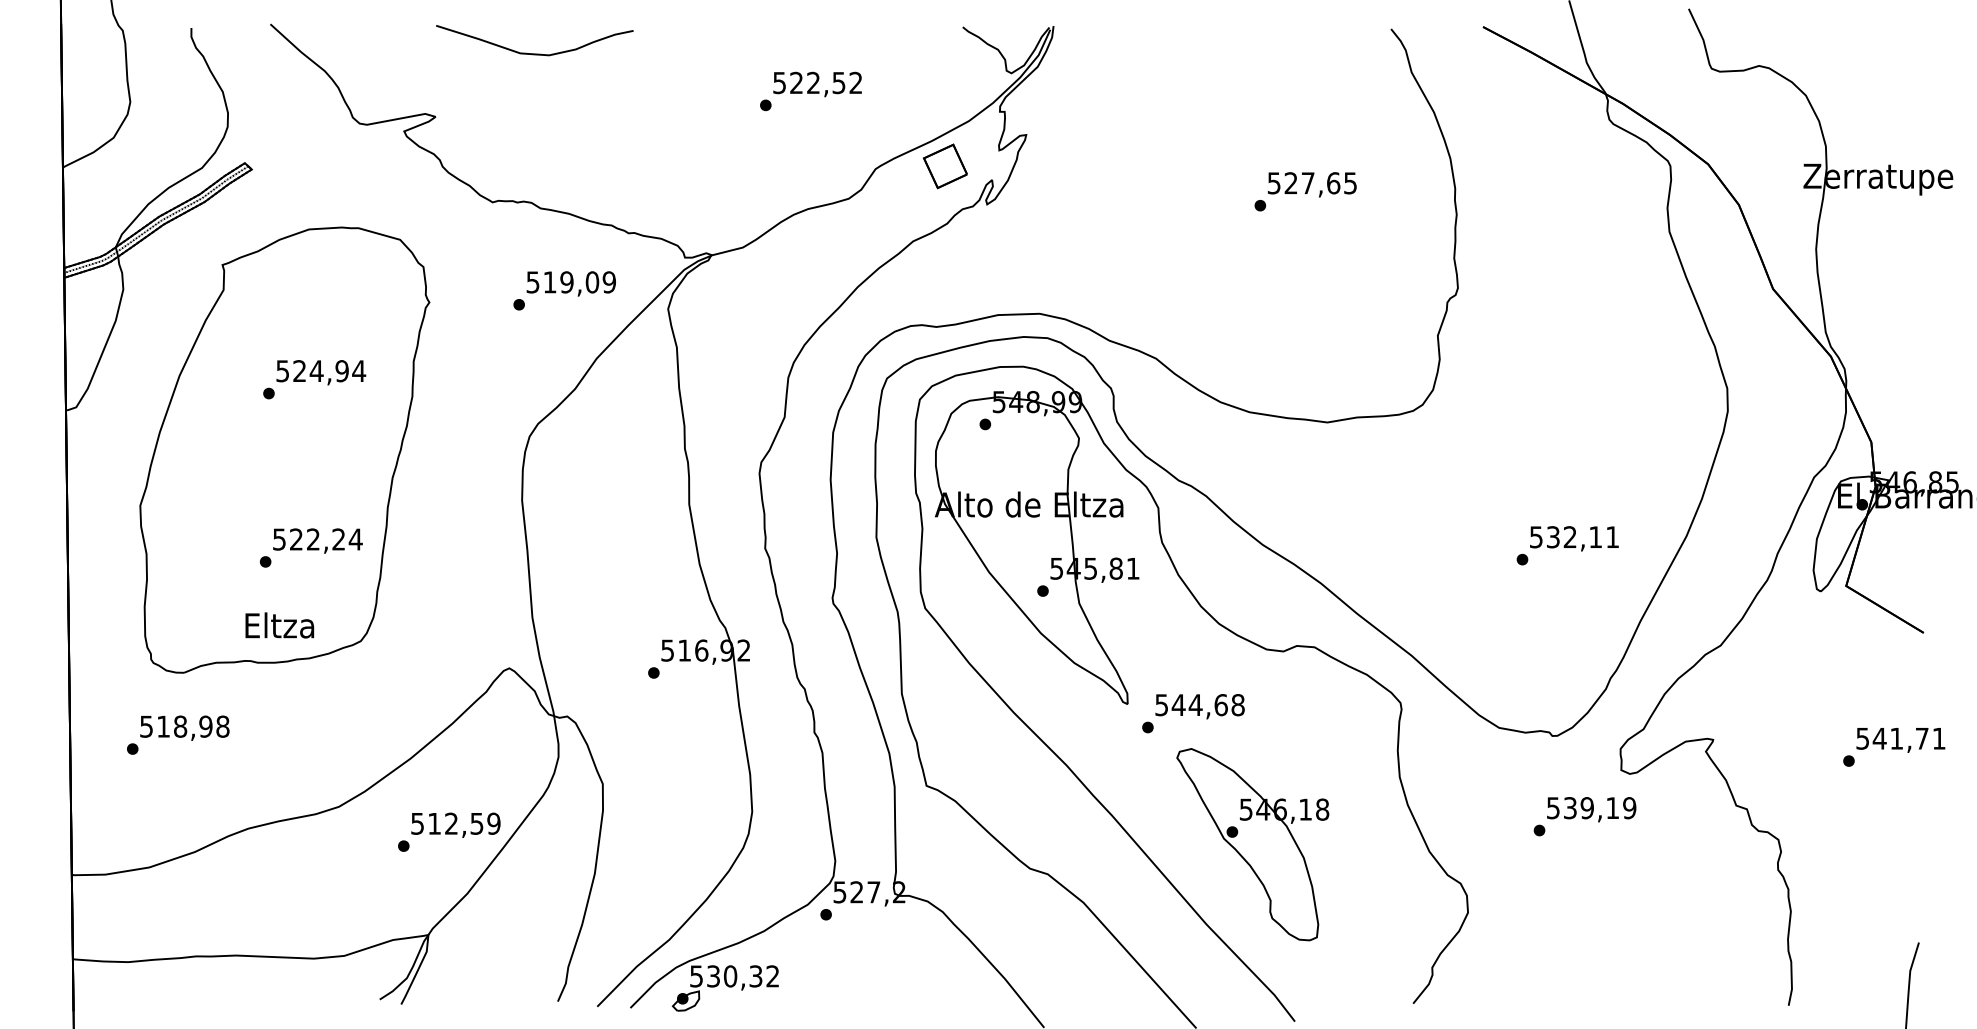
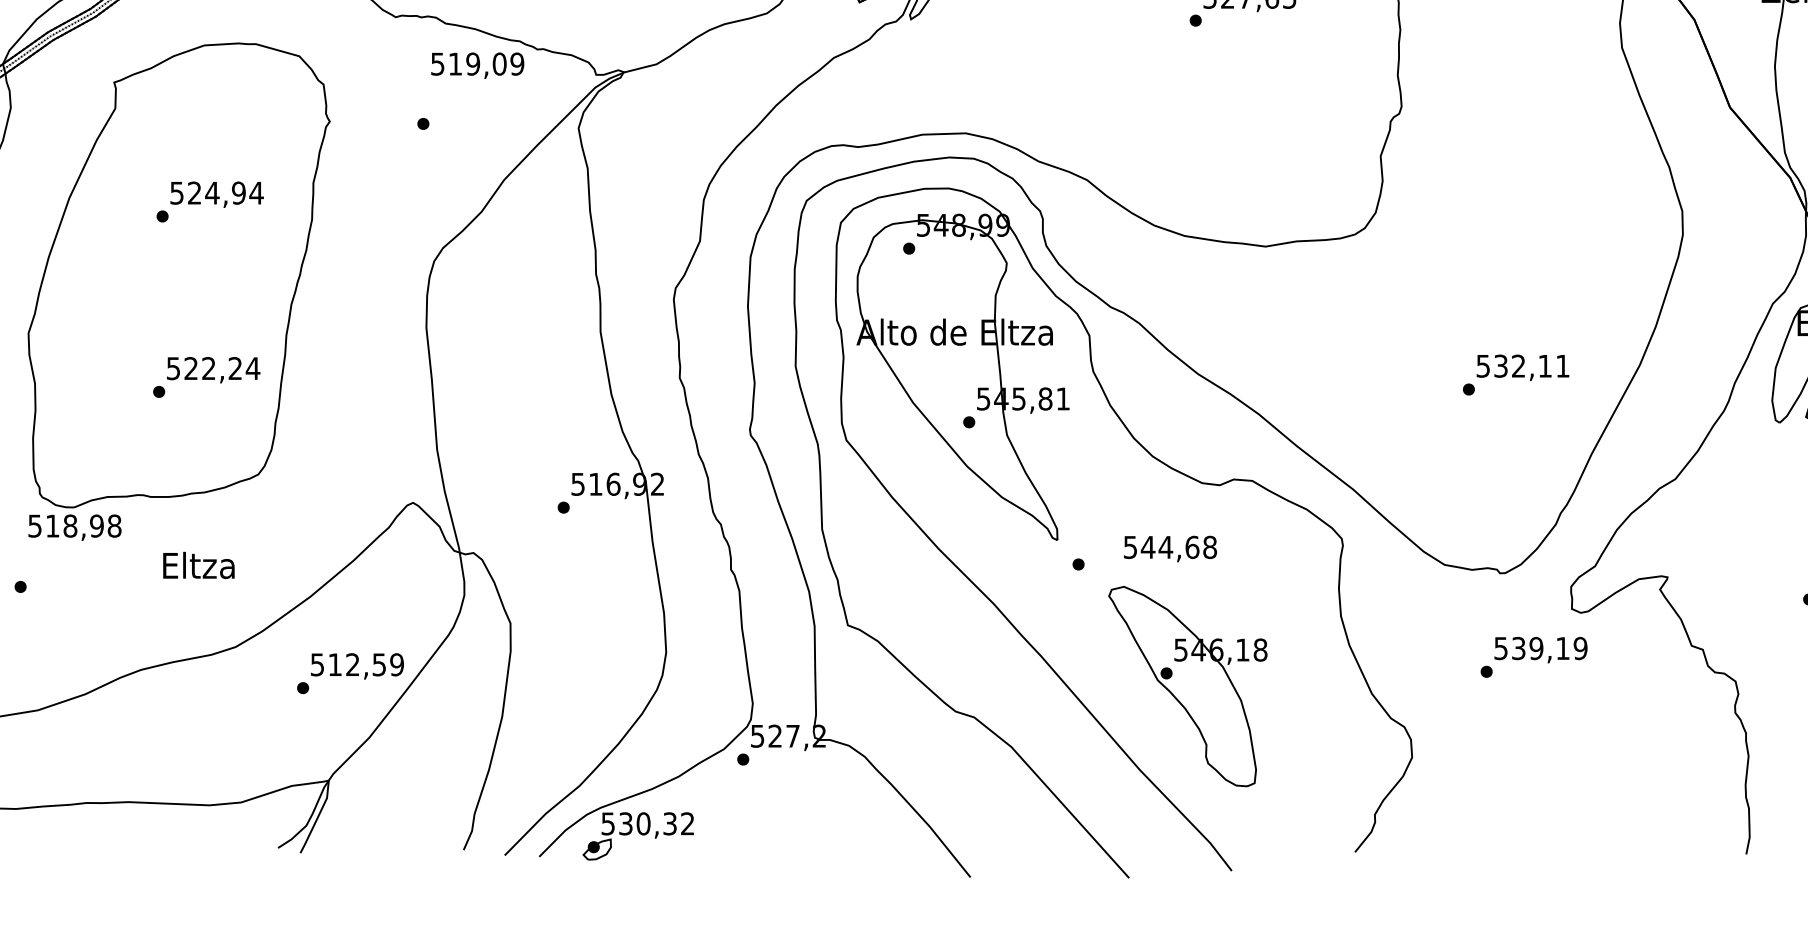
text: (570, 283) -> (476, 65), moved
text: (279, 625) -> (198, 565), moved
text: (1199, 706) -> (1169, 548), moved
text: (184, 727) -> (74, 526), moved

